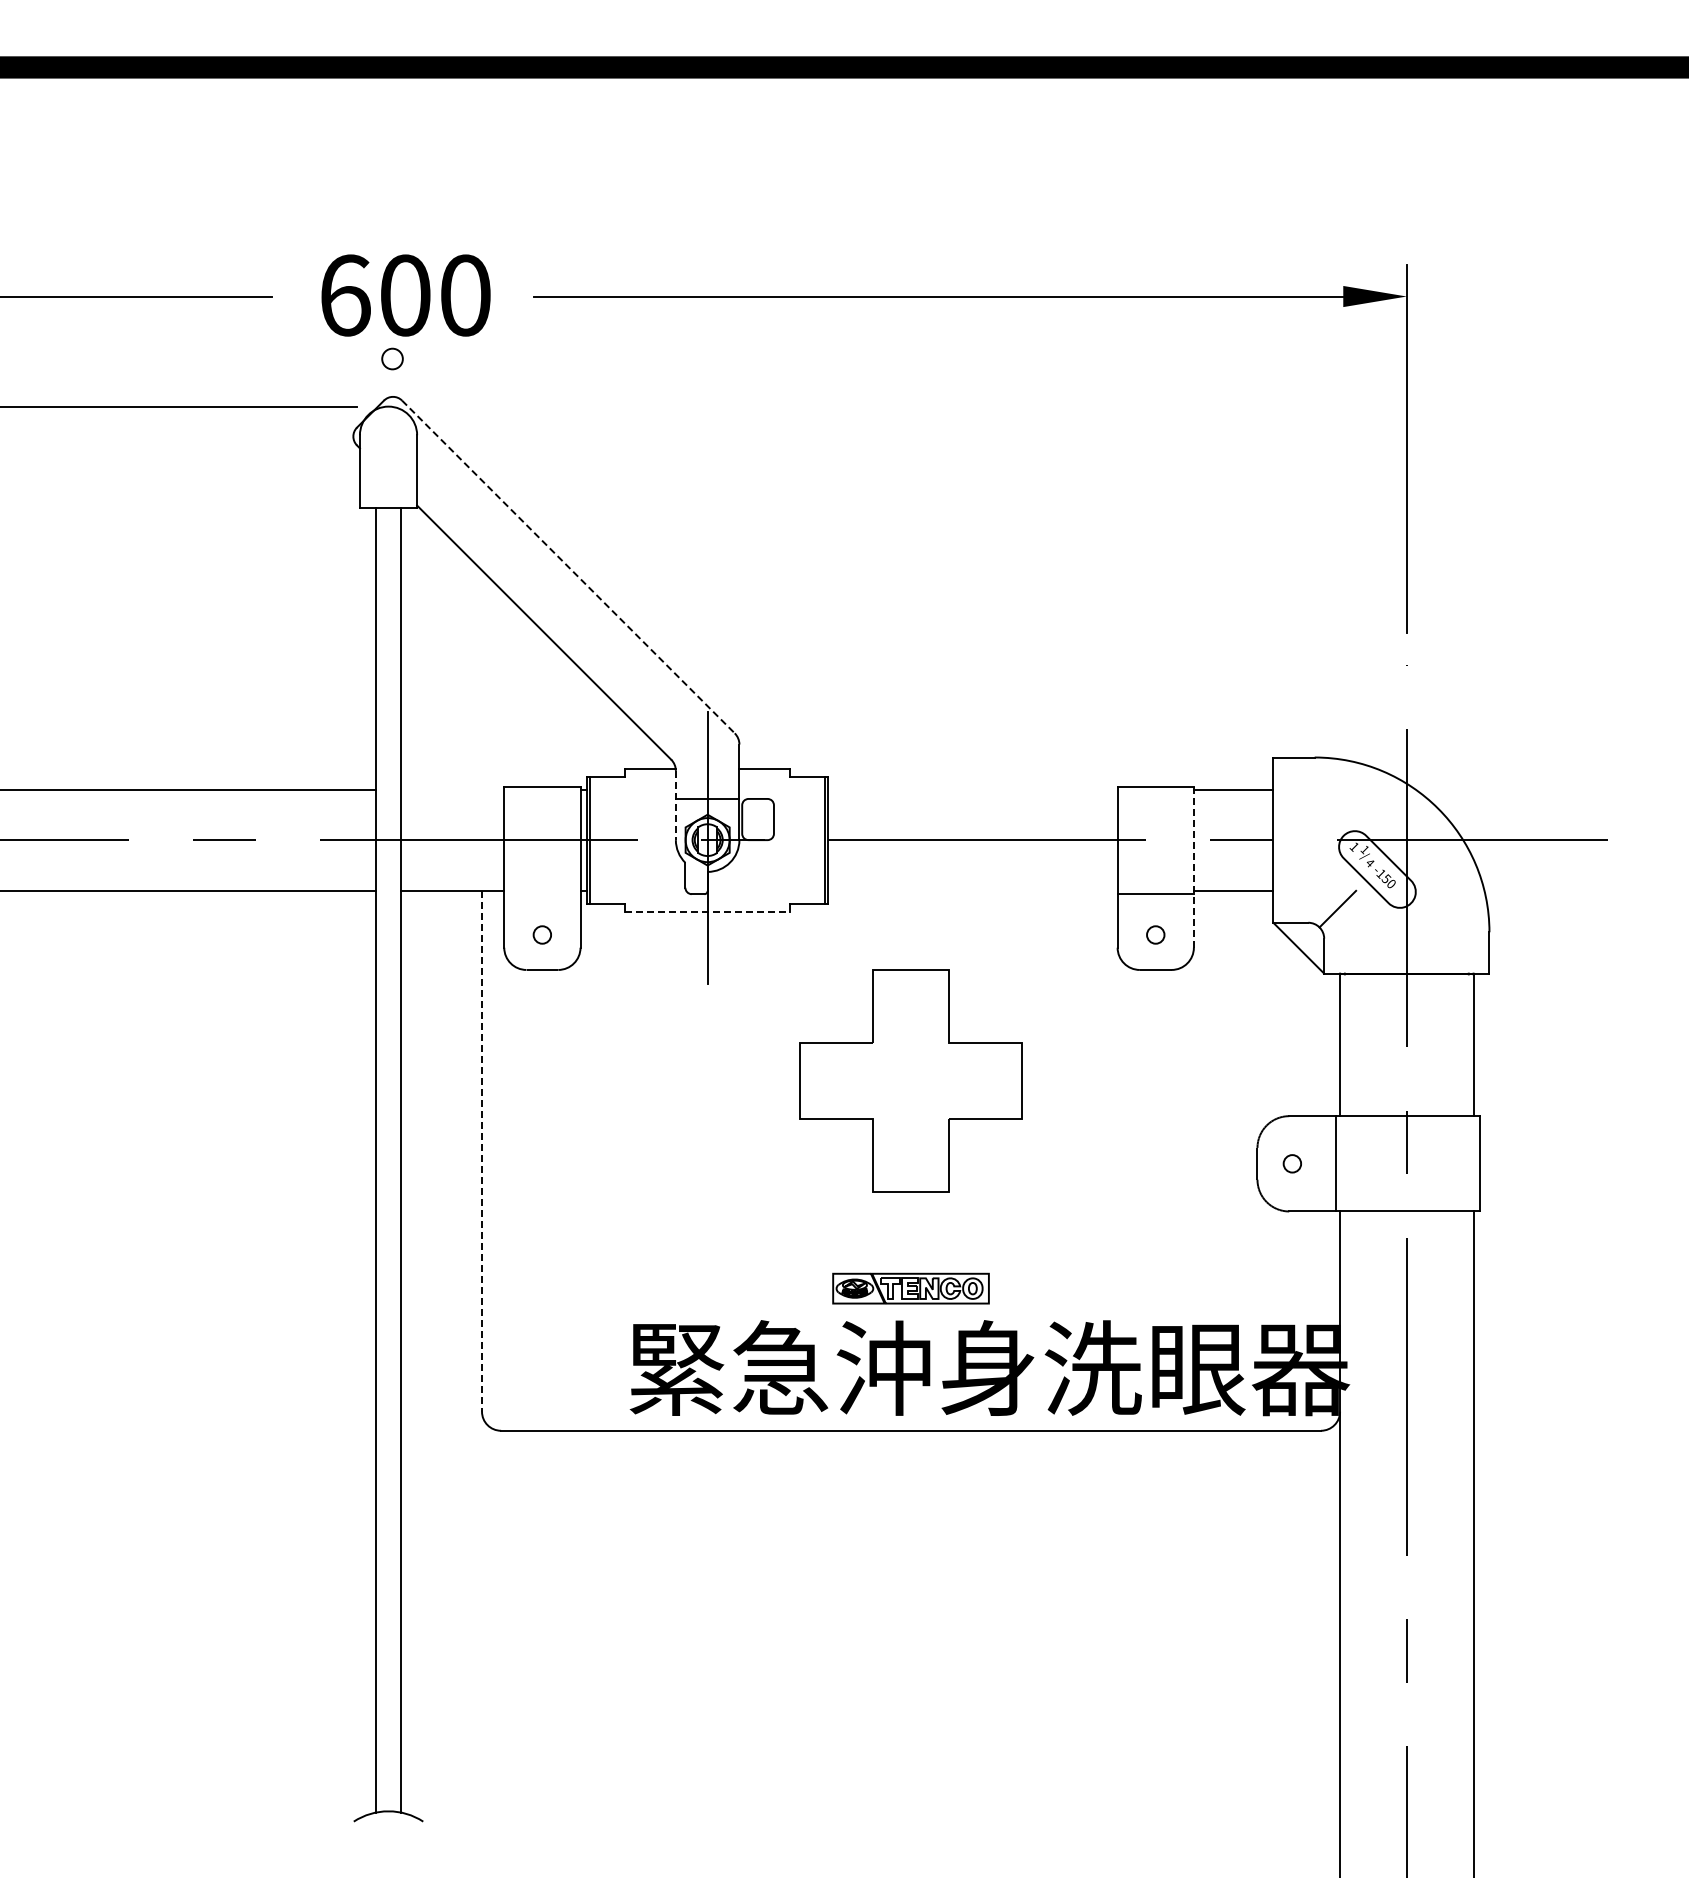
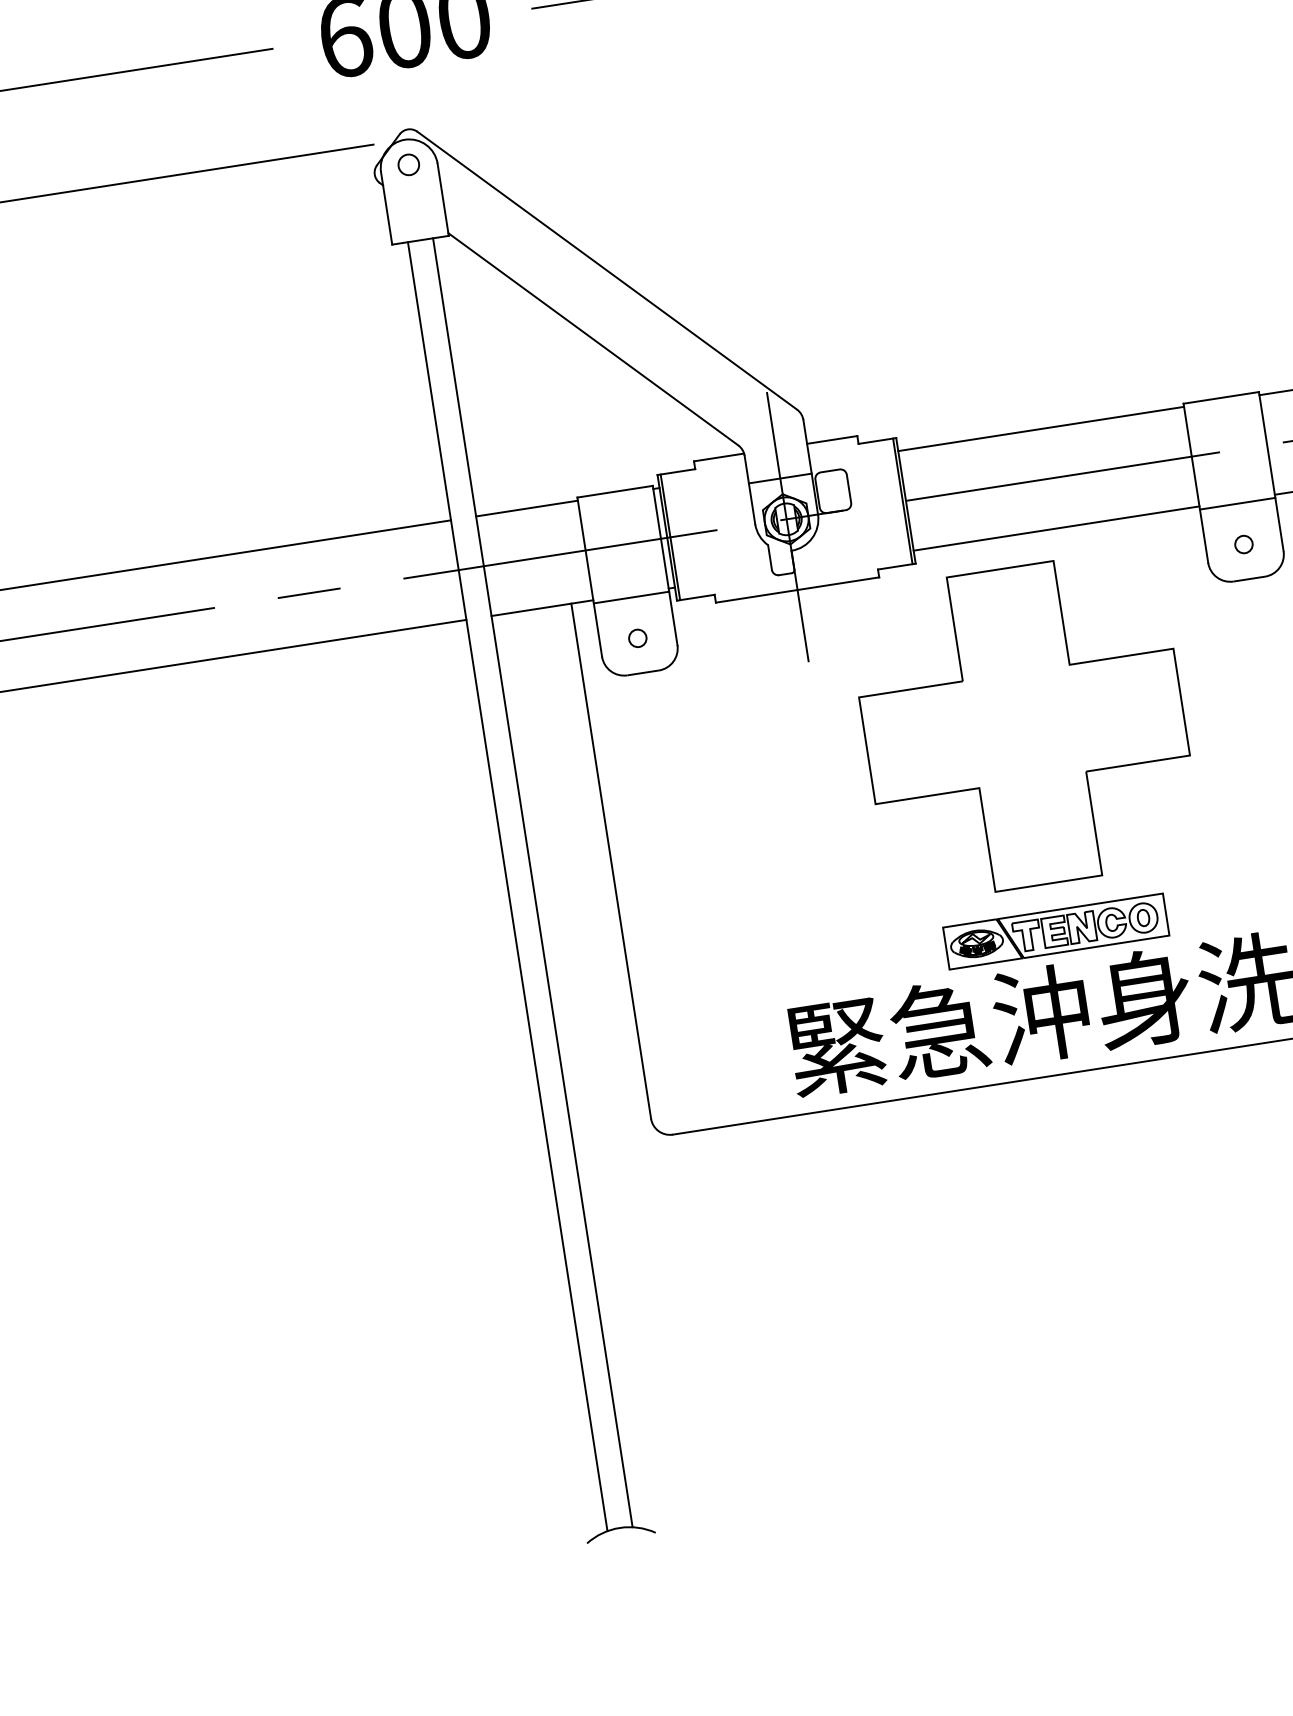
circle: (392, 358) -> (408, 164), moved
line: (568, 567) -> (607, 271), dashed -> solid
line: (452, 789) -> (526, 508), added
line: (972, 789) -> (1040, 428), added
line: (675, 805) -> (749, 490), dashed -> solid
line: (1193, 867) -> (1270, 472), dashed -> solid
line: (972, 890) -> (1056, 528), added
line: (542, 893) -> (631, 597), added
line: (707, 911) -> (797, 589), dashed -> solid
part: (910, 1080) -> (1023, 725), size x1.43
line: (482, 1151) -> (611, 861), dashed -> solid
part: (910, 1288) -> (1055, 931), size x1.43

